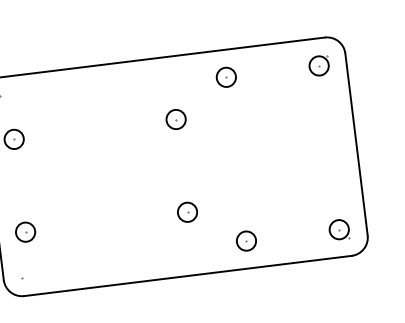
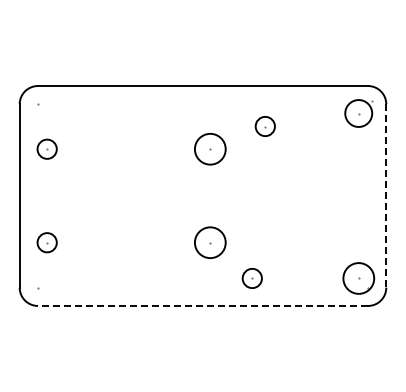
part: (318, 65) -> (358, 113), size x1.4
part: (225, 77) -> (264, 126), moved
circle: (175, 118) -> (209, 148), size x1.6
line: (356, 143) -> (386, 195), solid -> dashed
circle: (186, 212) -> (209, 242), size x1.6
circle: (338, 229) -> (358, 278), size x1.6
part: (245, 241) -> (251, 278), moved
line: (188, 275) -> (203, 305), solid -> dashed

